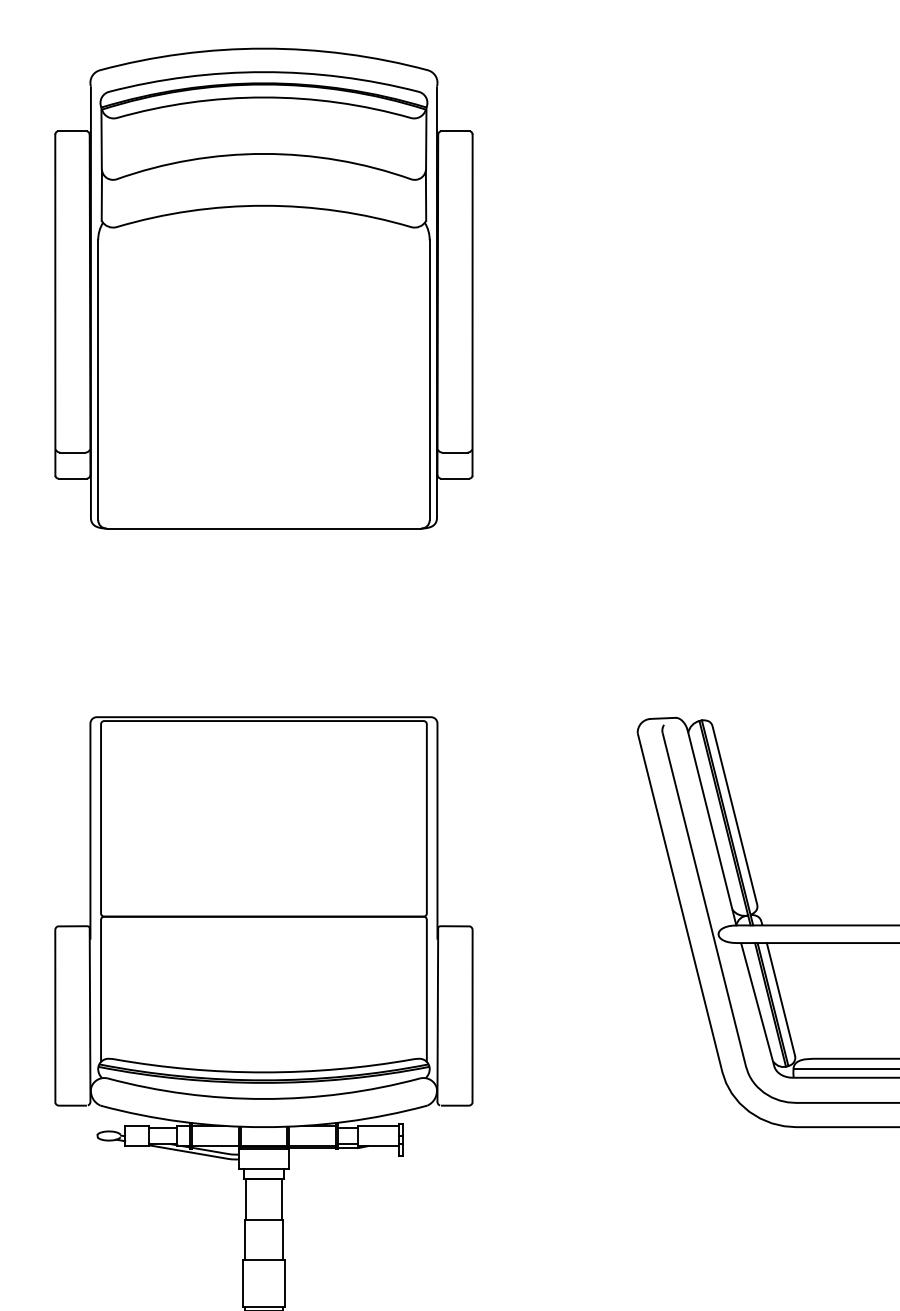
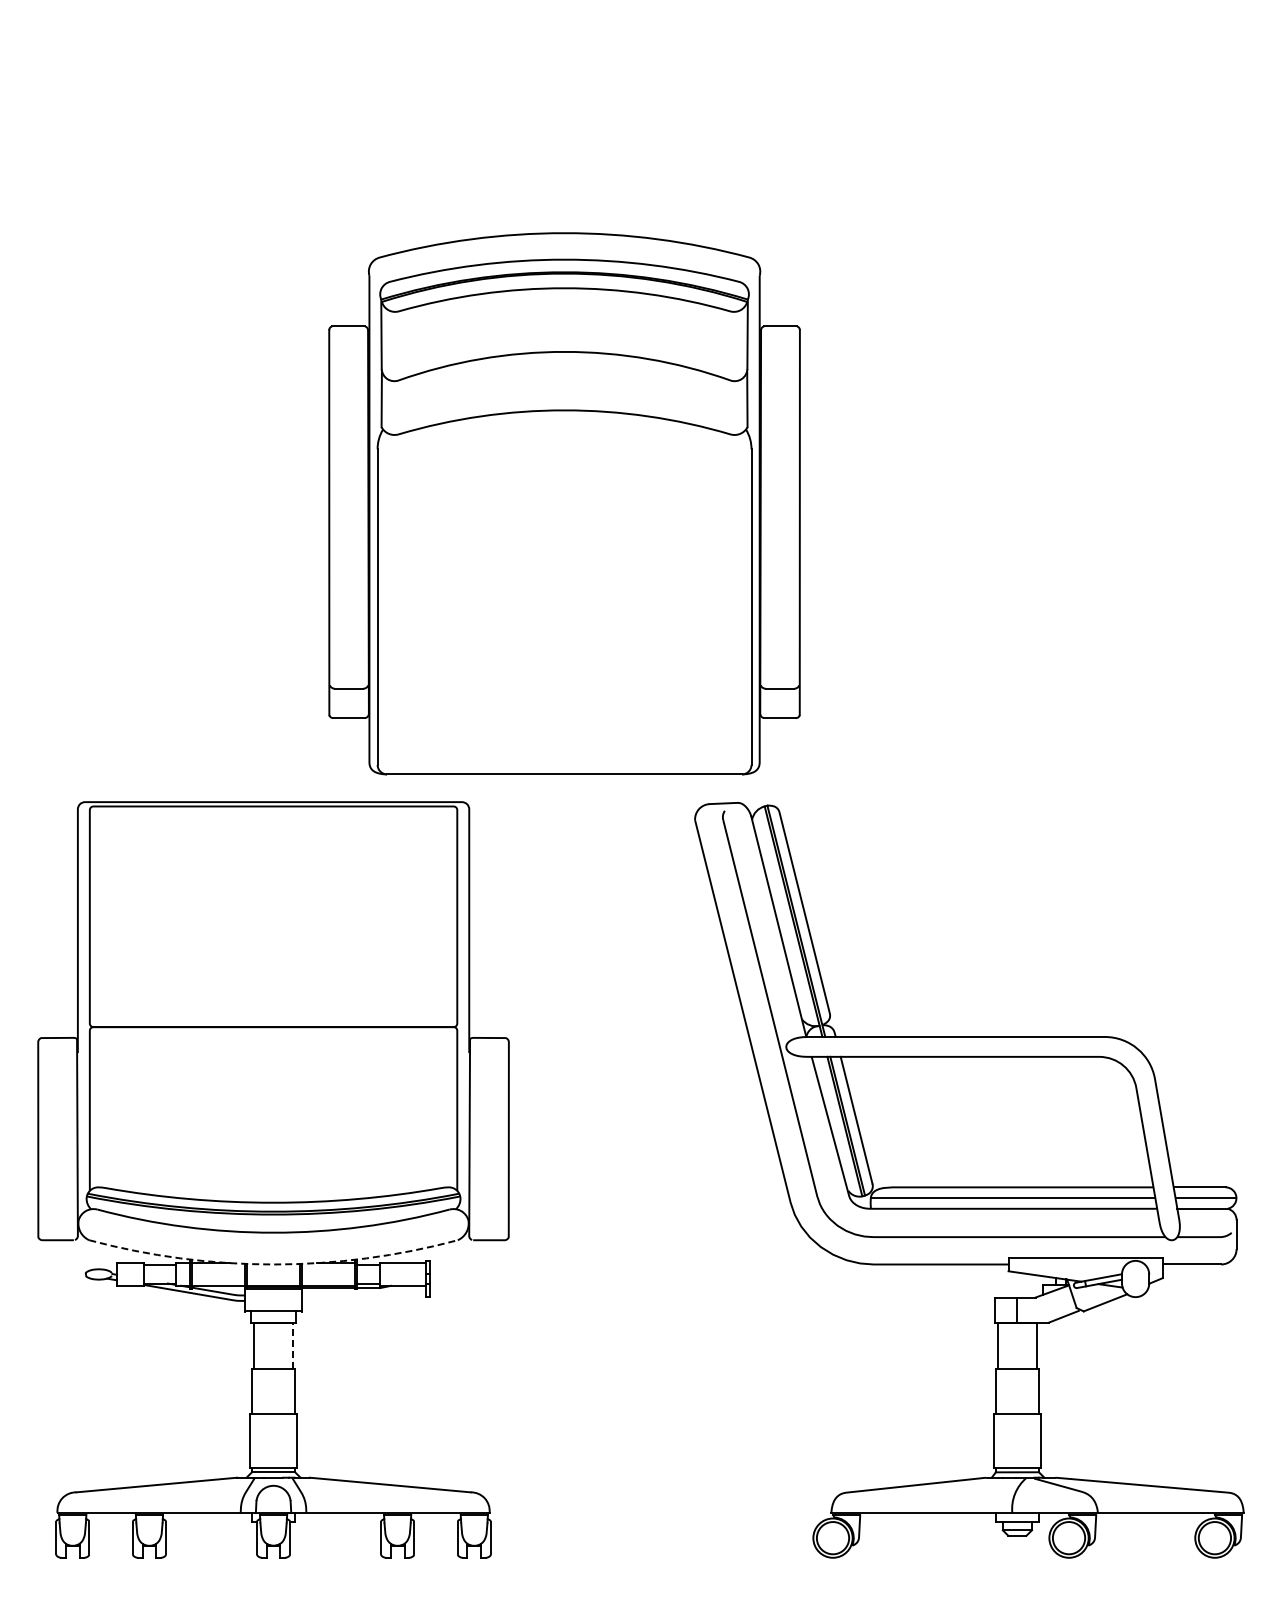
part: (263, 288) -> (564, 503), moved
arc: (263, 1127) -> (273, 1264), solid -> dashed
line: (281, 1199) -> (293, 1346), solid -> dashed

